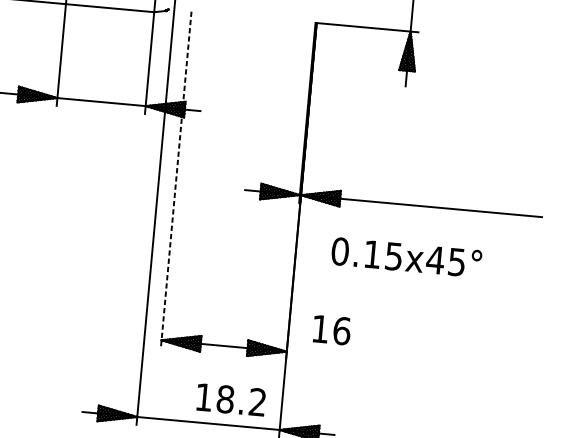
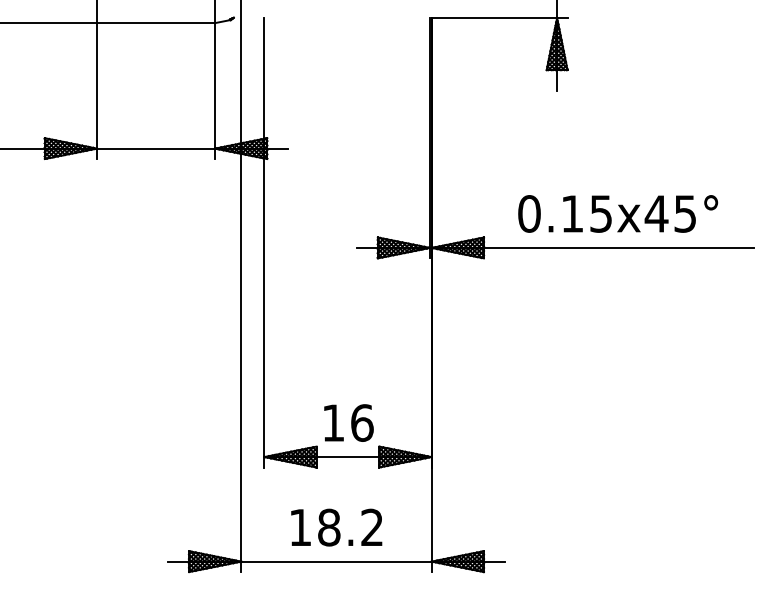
line: (176, 179) -> (264, 242), dashed -> solid
text: (406, 257) -> (618, 213), moved
text: (331, 329) -> (348, 422), moved
text: (231, 399) -> (336, 527), moved

